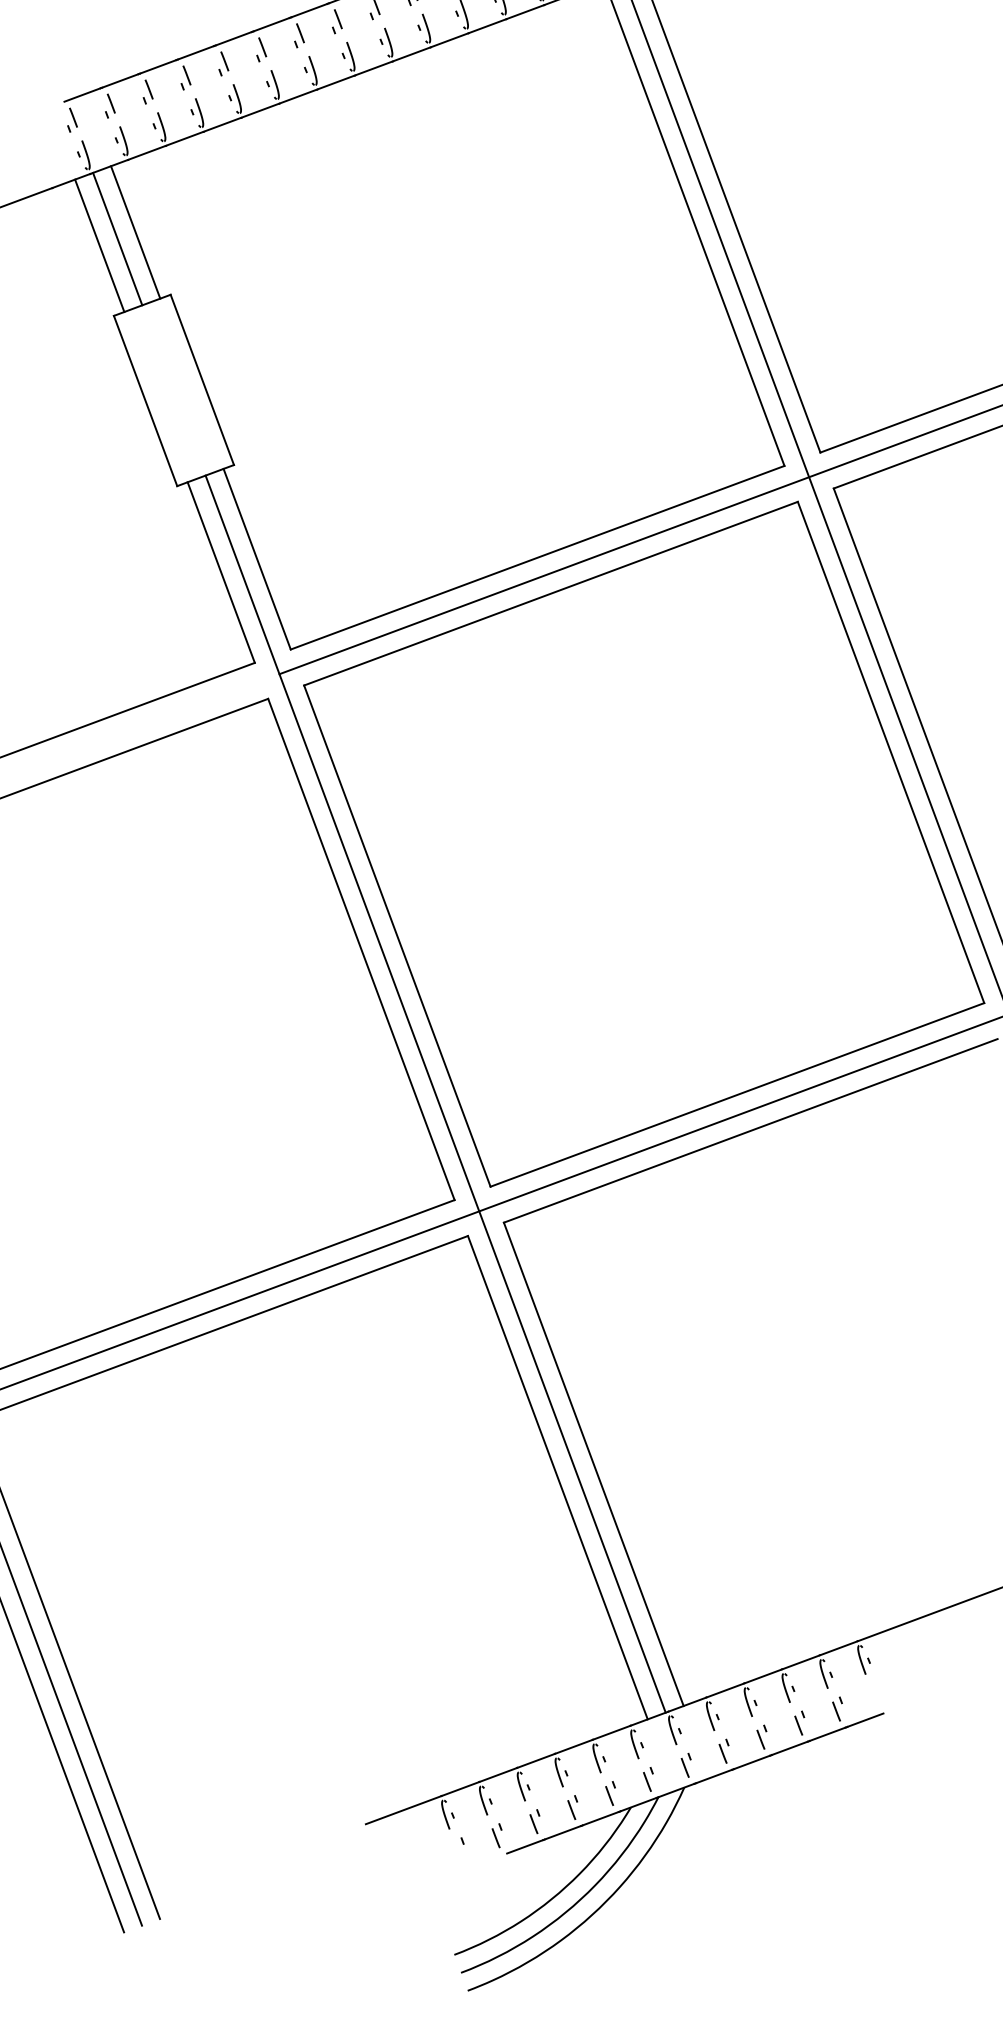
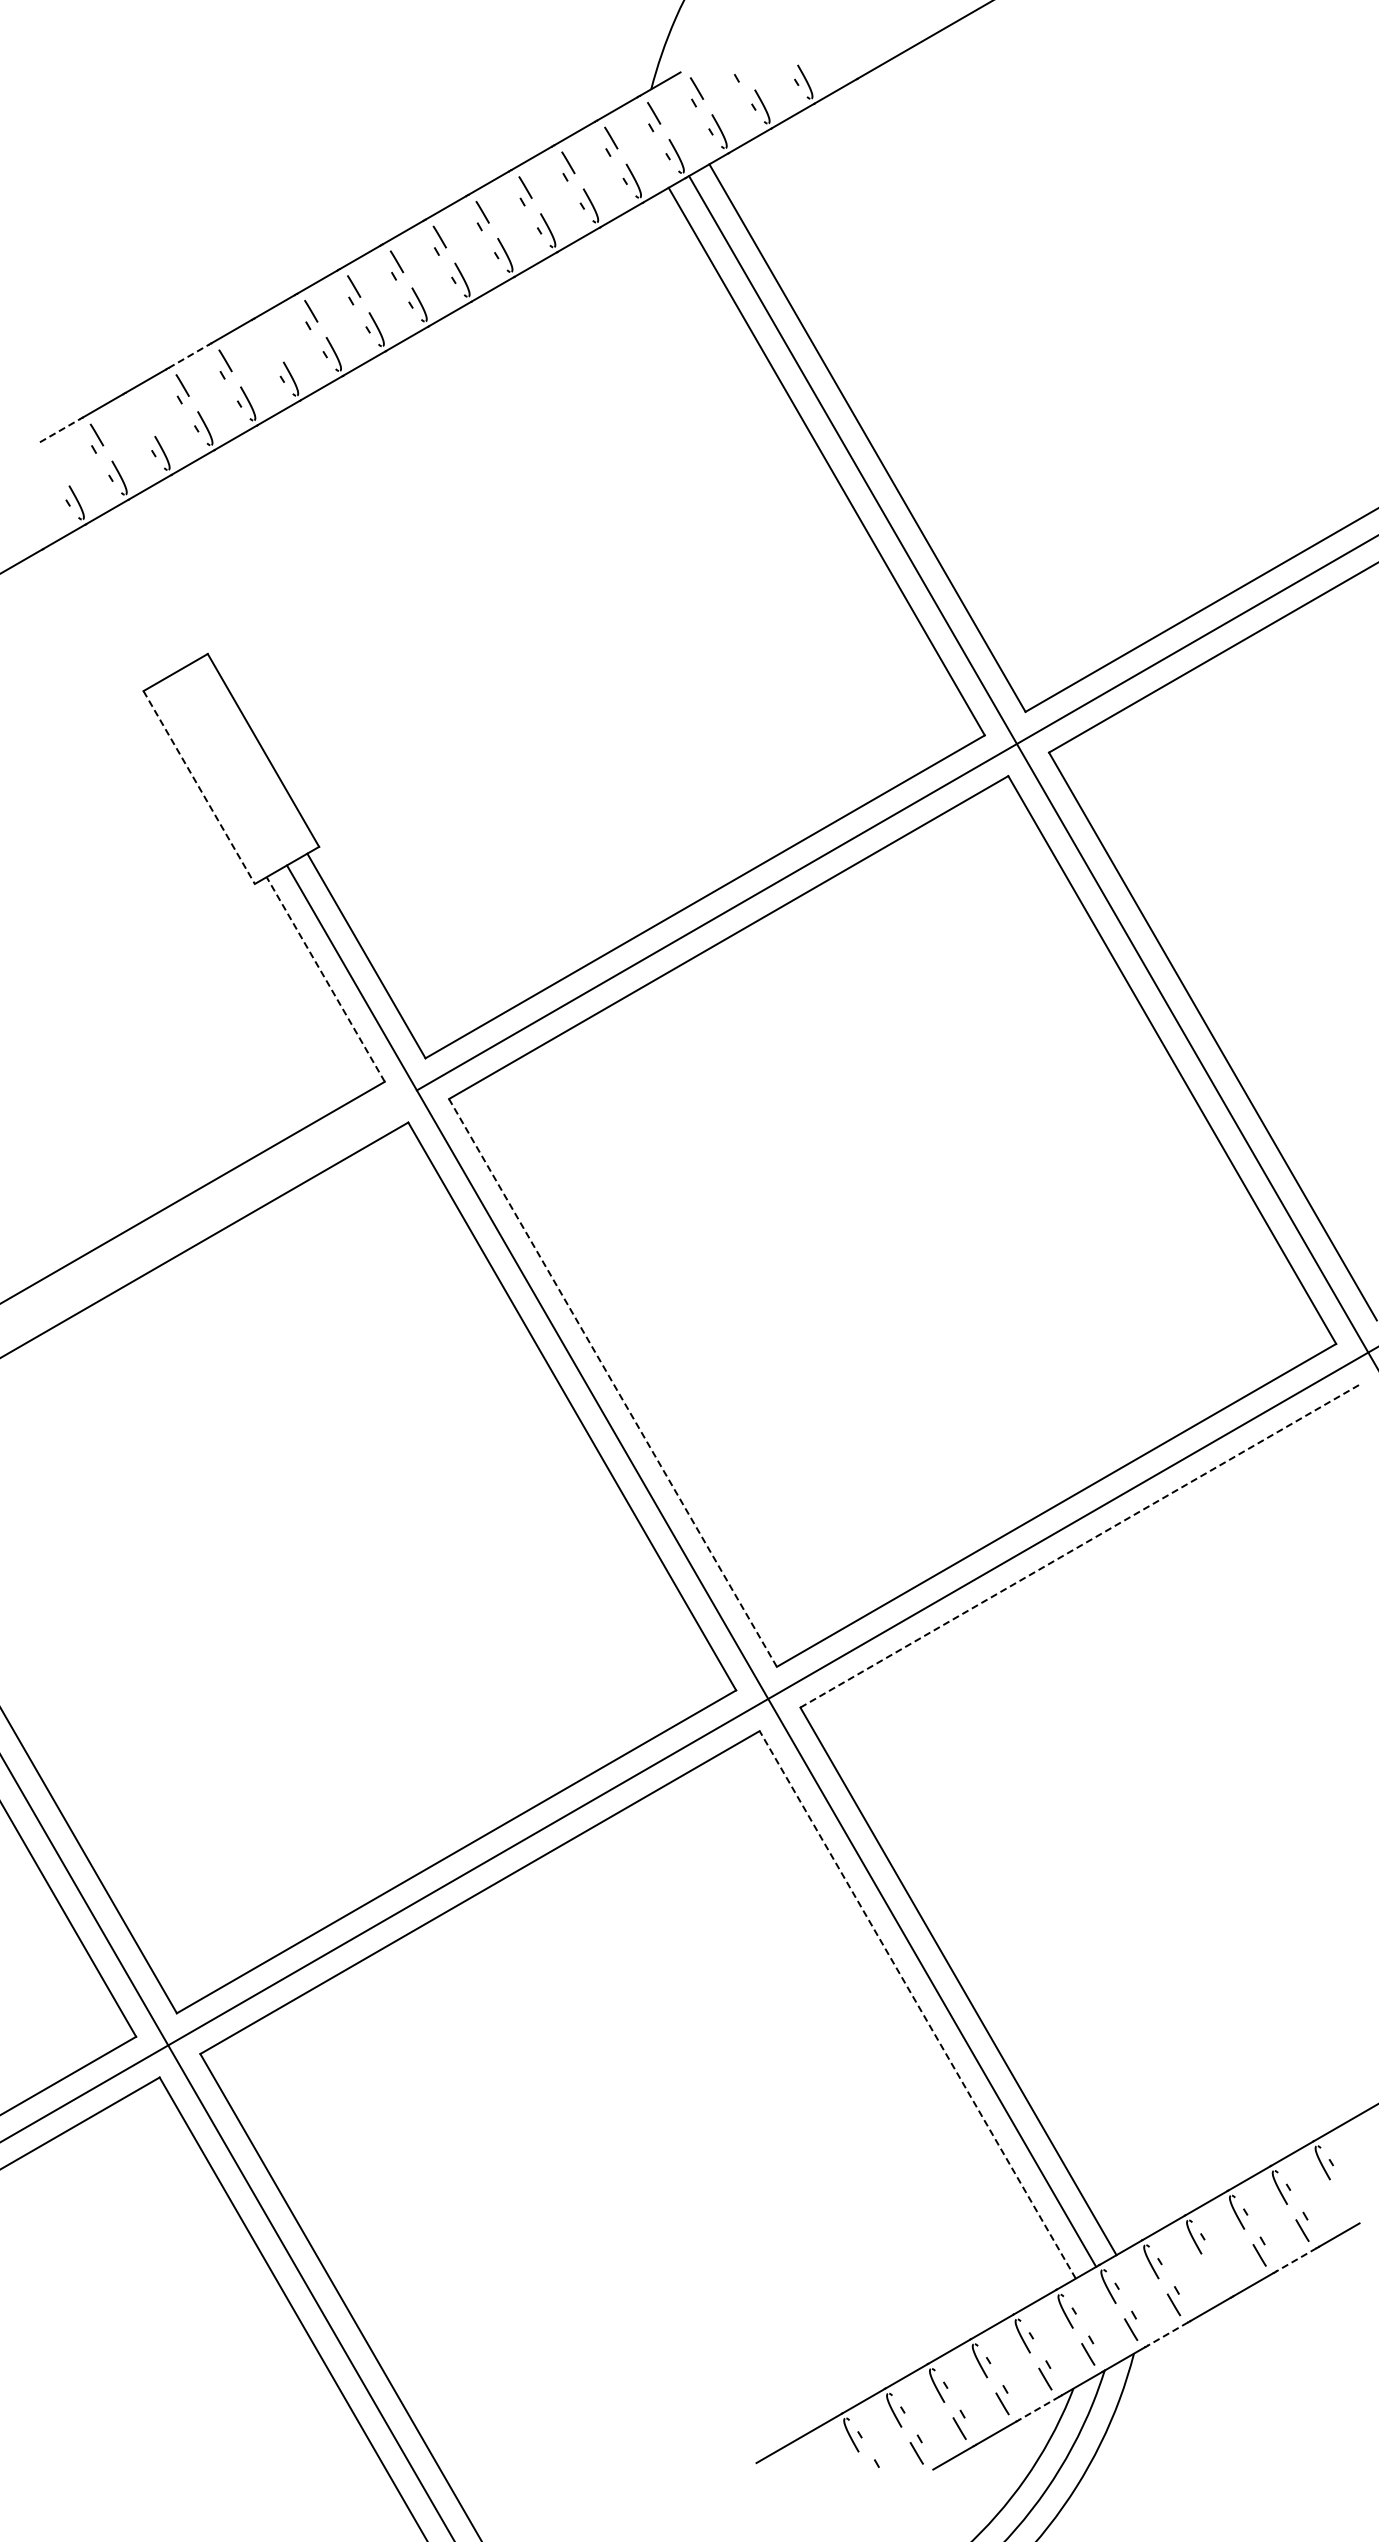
part: (262, 50) -> (268, 339), removed
line: (196, 53) -> (189, 356), solid -> dashed
part: (148, 92) -> (139, 414), removed
line: (82, 95) -> (60, 430), solid -> dashed
part: (73, 120) -> (54, 463), removed
line: (135, 232) -> (152, 585), removed
line: (117, 239) -> (132, 597), removed
line: (99, 245) -> (111, 609), removed
line: (145, 401) -> (199, 787), solid -> dashed
line: (221, 572) -> (325, 979), solid -> dashed
line: (397, 935) -> (612, 1382), solid -> dashed
line: (751, 1131) -> (1080, 1546), solid -> dashed
line: (557, 1477) -> (917, 2004), solid -> dashed
line: (826, 1734) -> (1295, 2260), solid -> dashed
part: (761, 1736) -> (1216, 2276), removed
line: (713, 1776) -> (1167, 2334), solid -> dashed
line: (600, 1818) -> (1038, 2408), solid -> dashed

